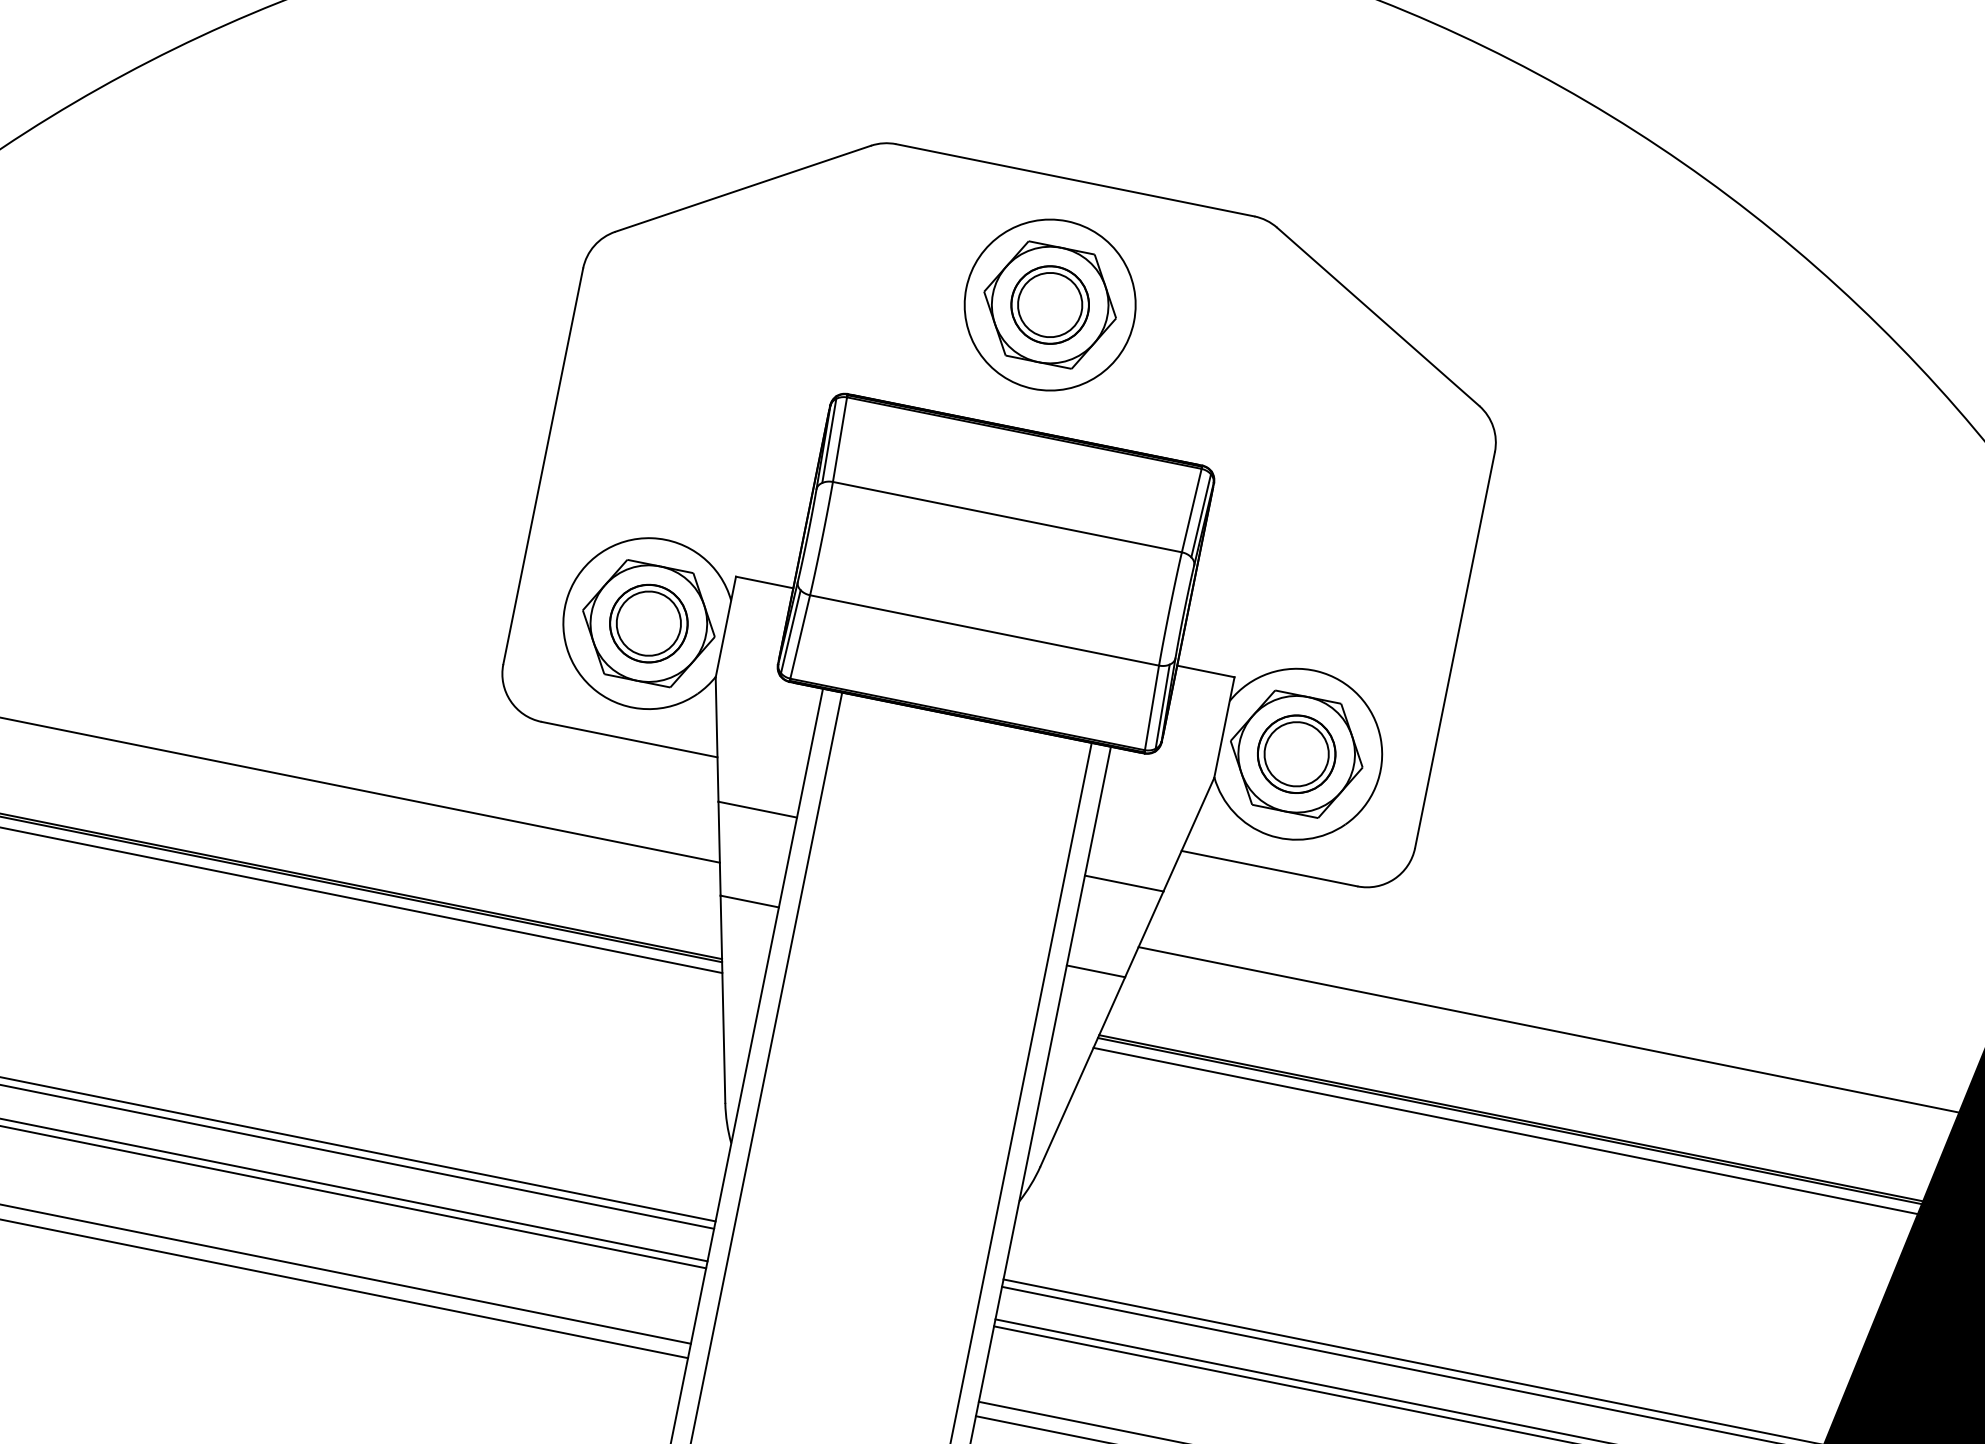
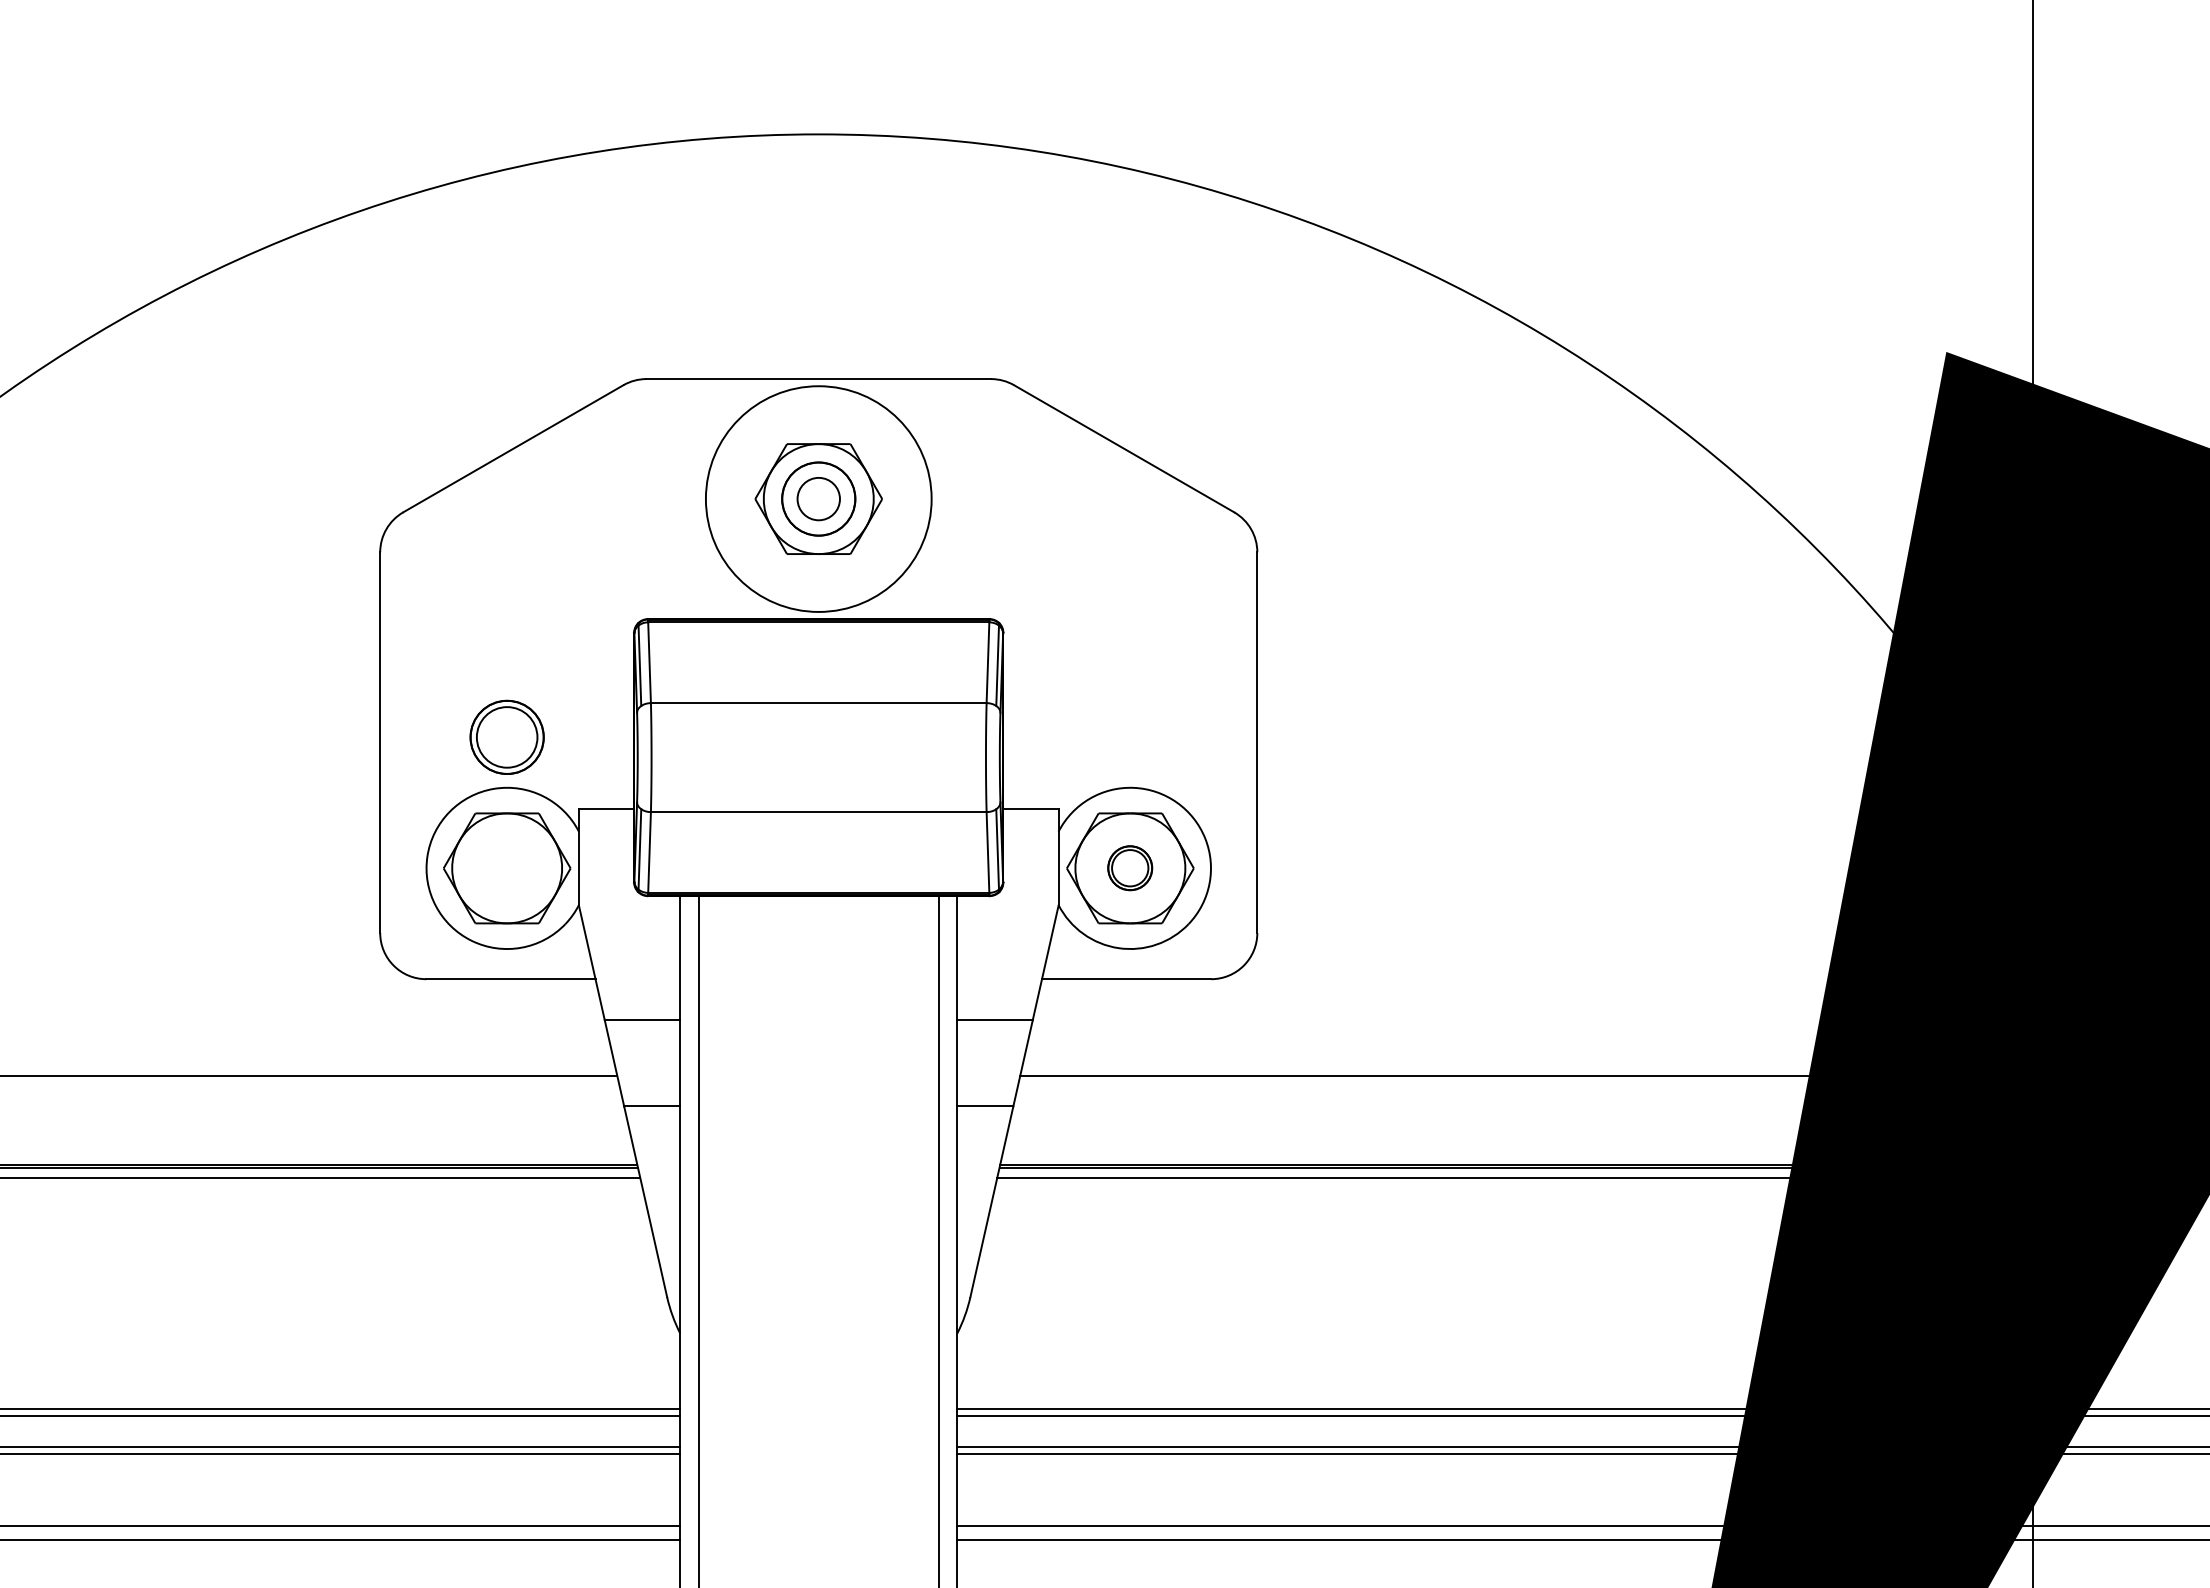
circle: (1050, 304) -> (818, 498), size x0.7
circle: (1050, 304) -> (818, 498), size x1.4
part: (648, 622) -> (506, 736), moved
part: (1295, 753) -> (1129, 867), size x0.6

